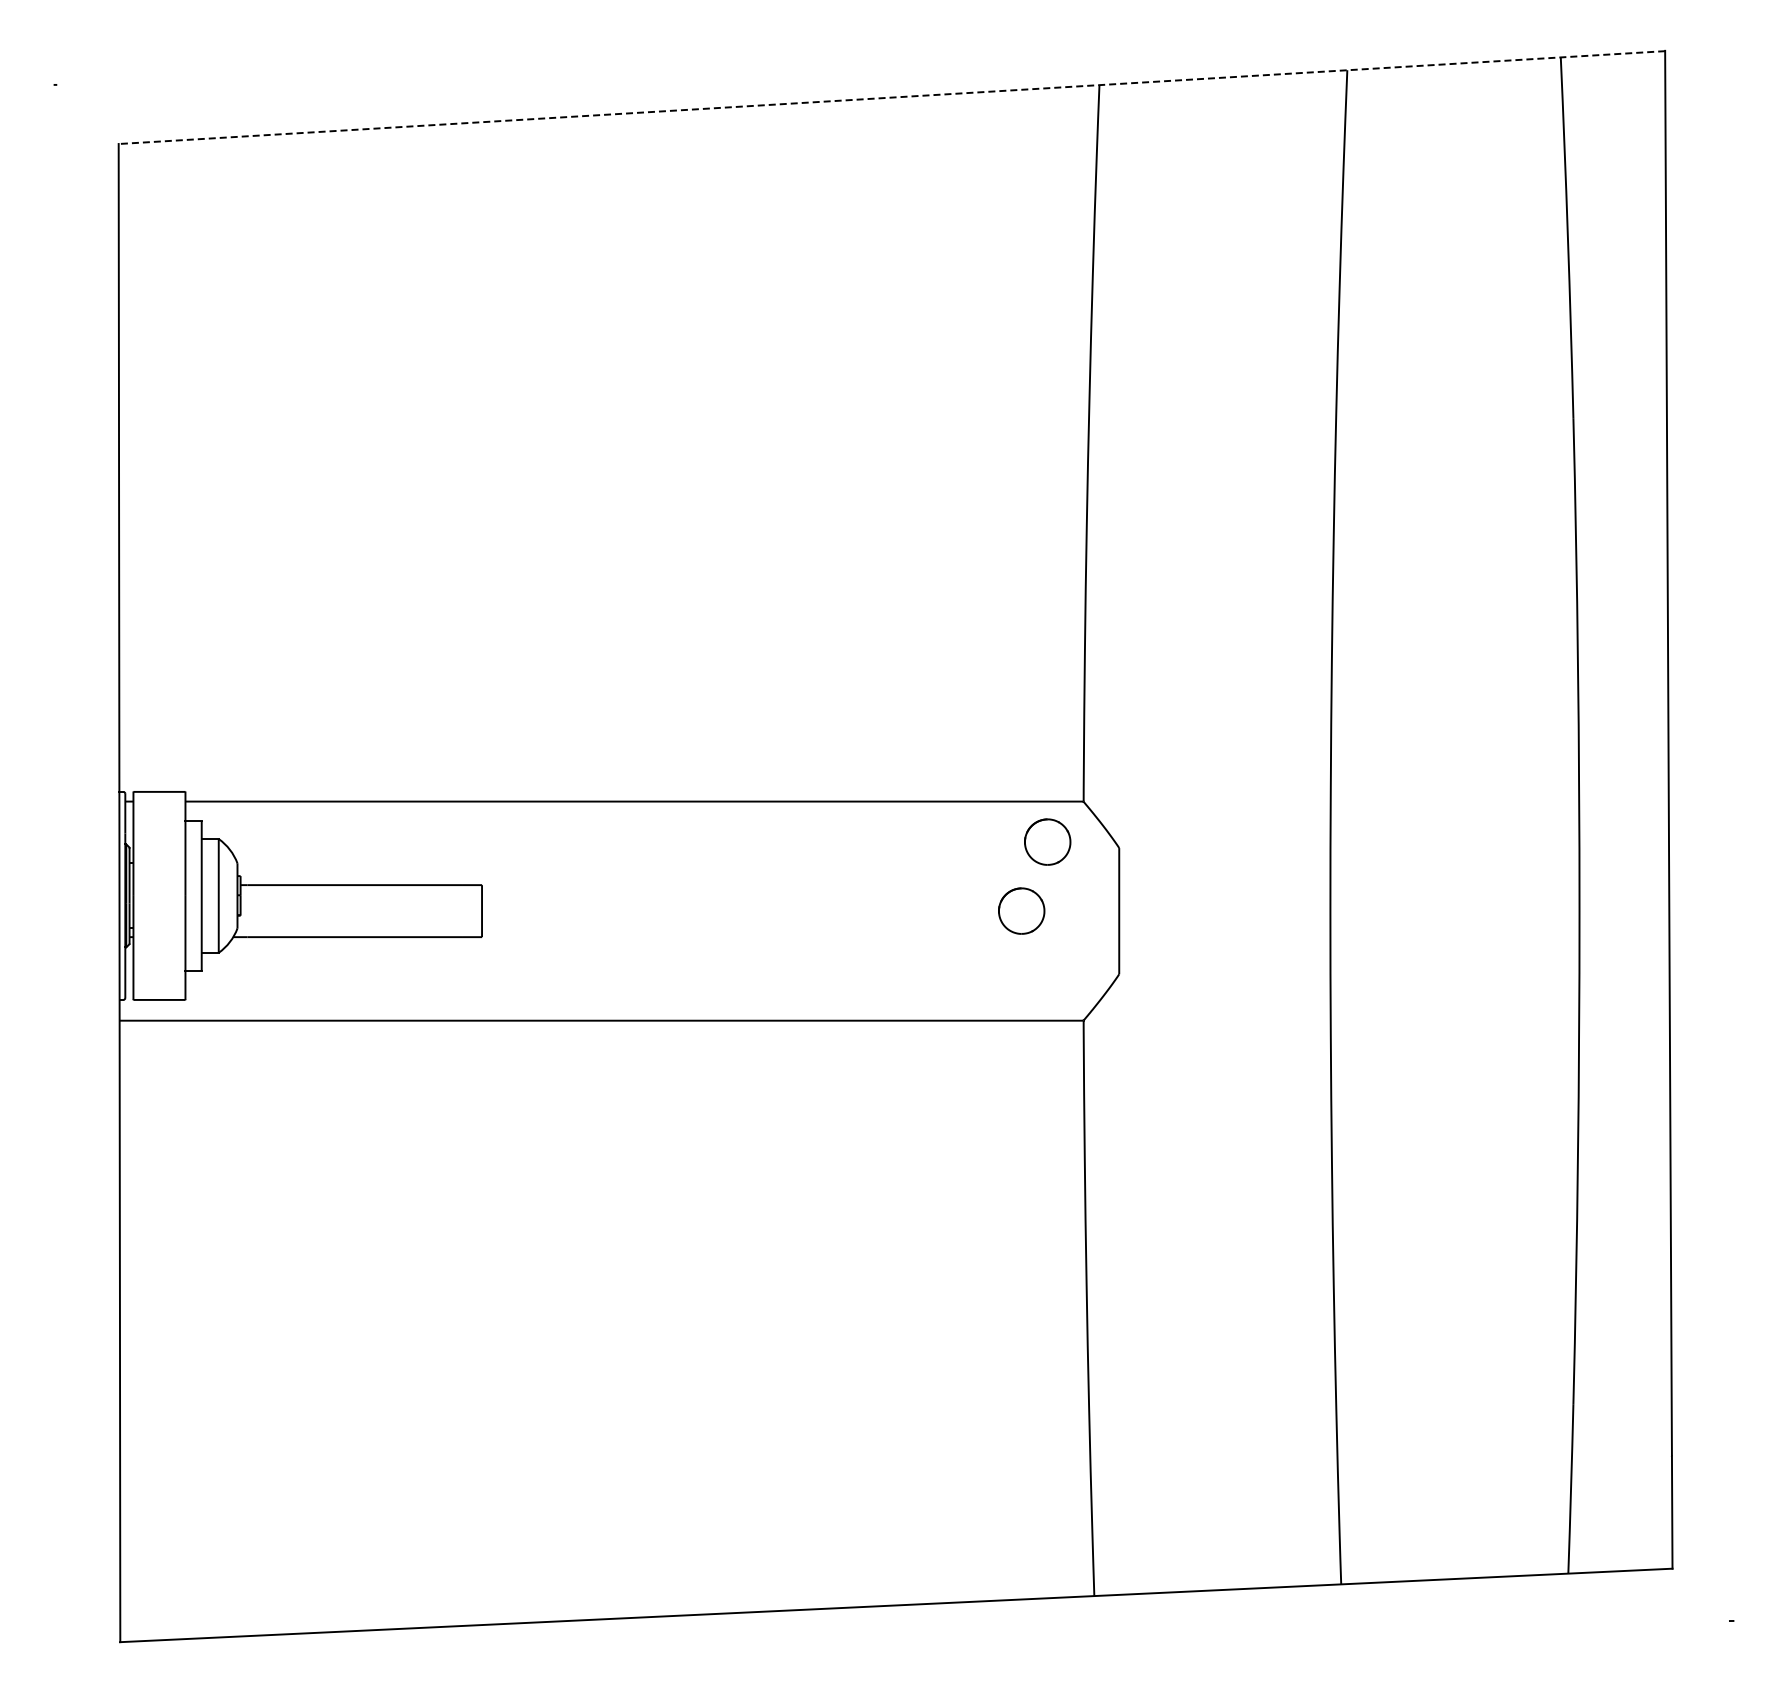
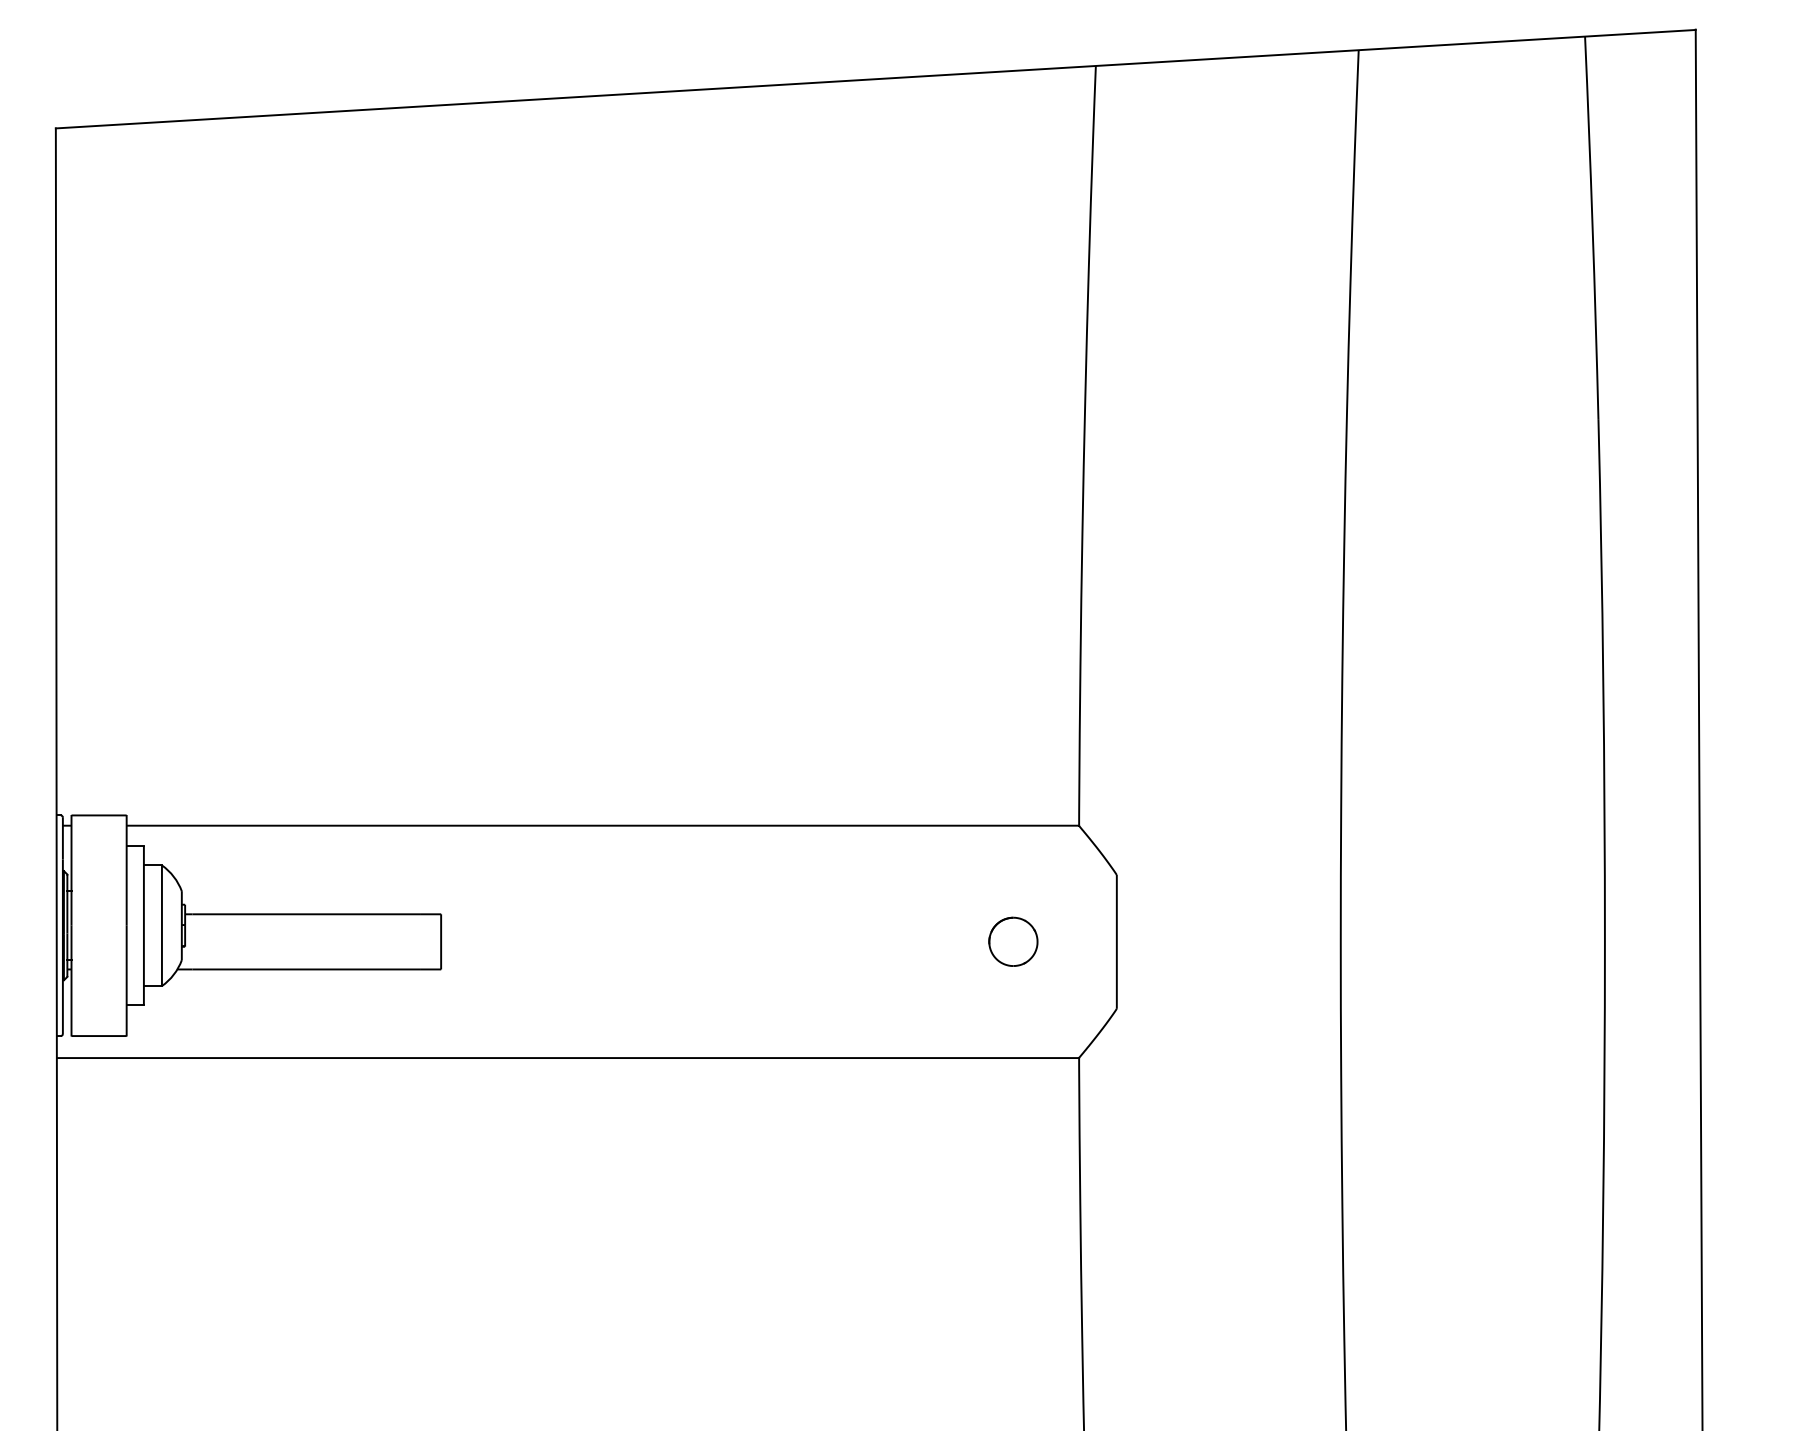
line: (891, 97) -> (875, 79), dashed -> solid
part: (1047, 841) -> (1040, 868), removed

